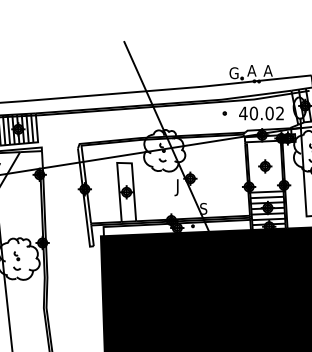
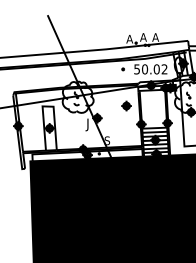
text: (233, 73) -> (129, 39), G -> A
text: (243, 113) -> (137, 69), 40.02 -> 50.02
part: (265, 166) -> (126, 106), moved

